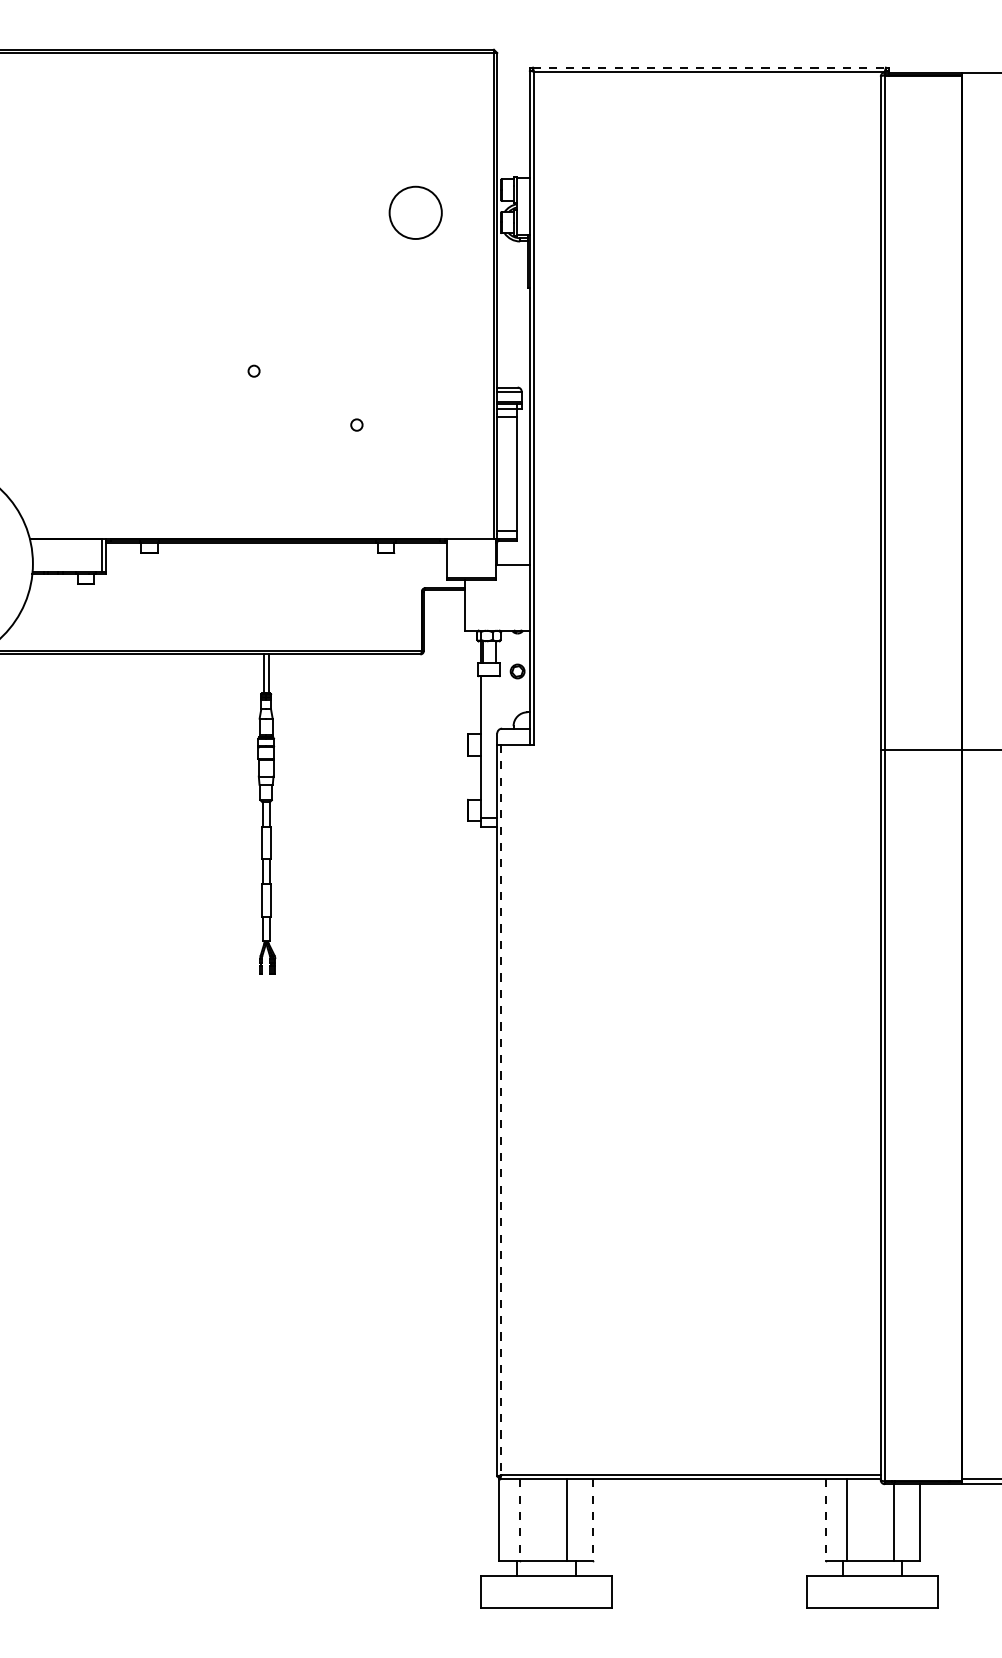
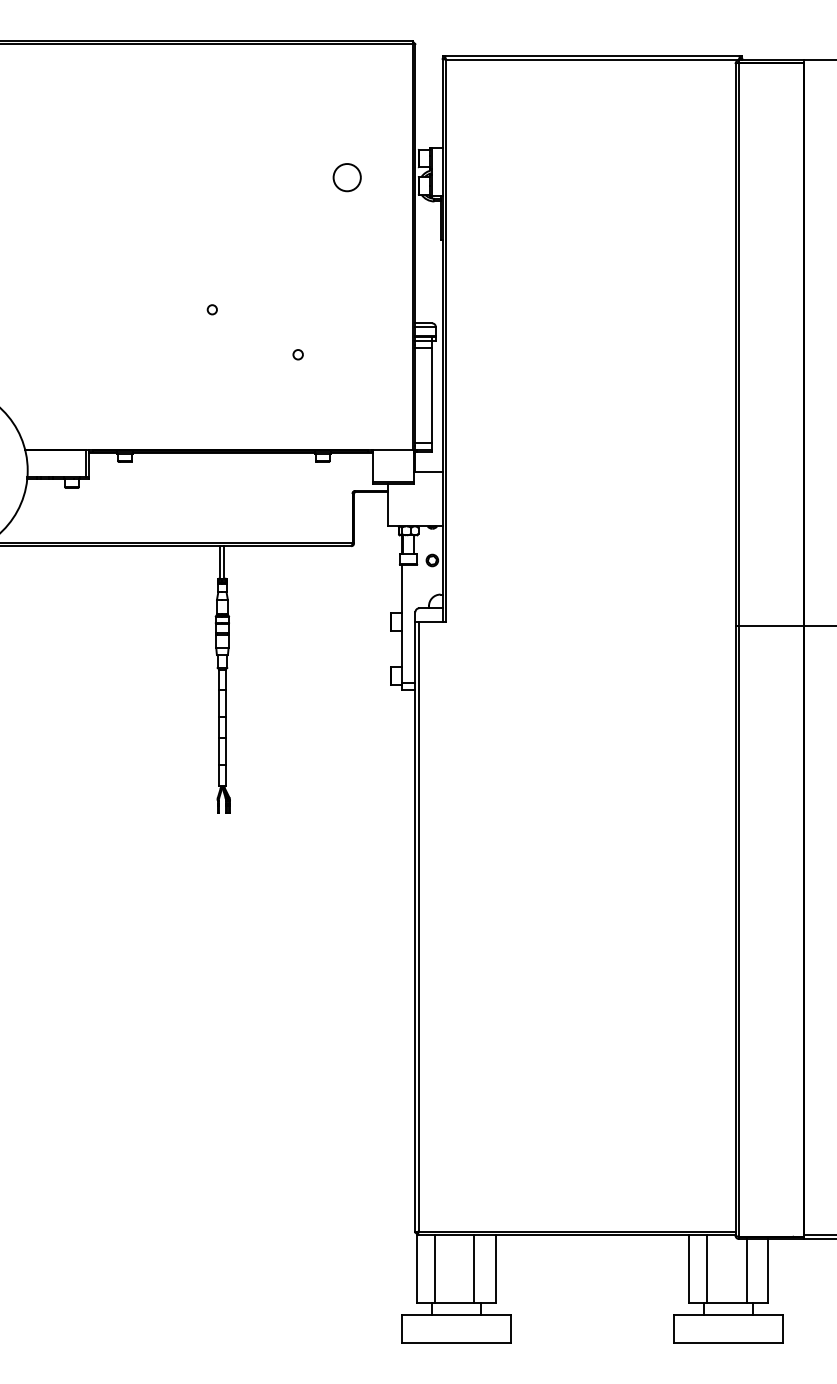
line: (709, 67) -> (592, 56), dashed -> solid
circle: (415, 212) -> (347, 177), size x0.62
line: (501, 1110) -> (418, 927), dashed -> solid
line: (520, 1520) -> (434, 1269), dashed -> solid
line: (593, 1520) -> (495, 1269), dashed -> solid
line: (825, 1520) -> (689, 1269), dashed -> solid

